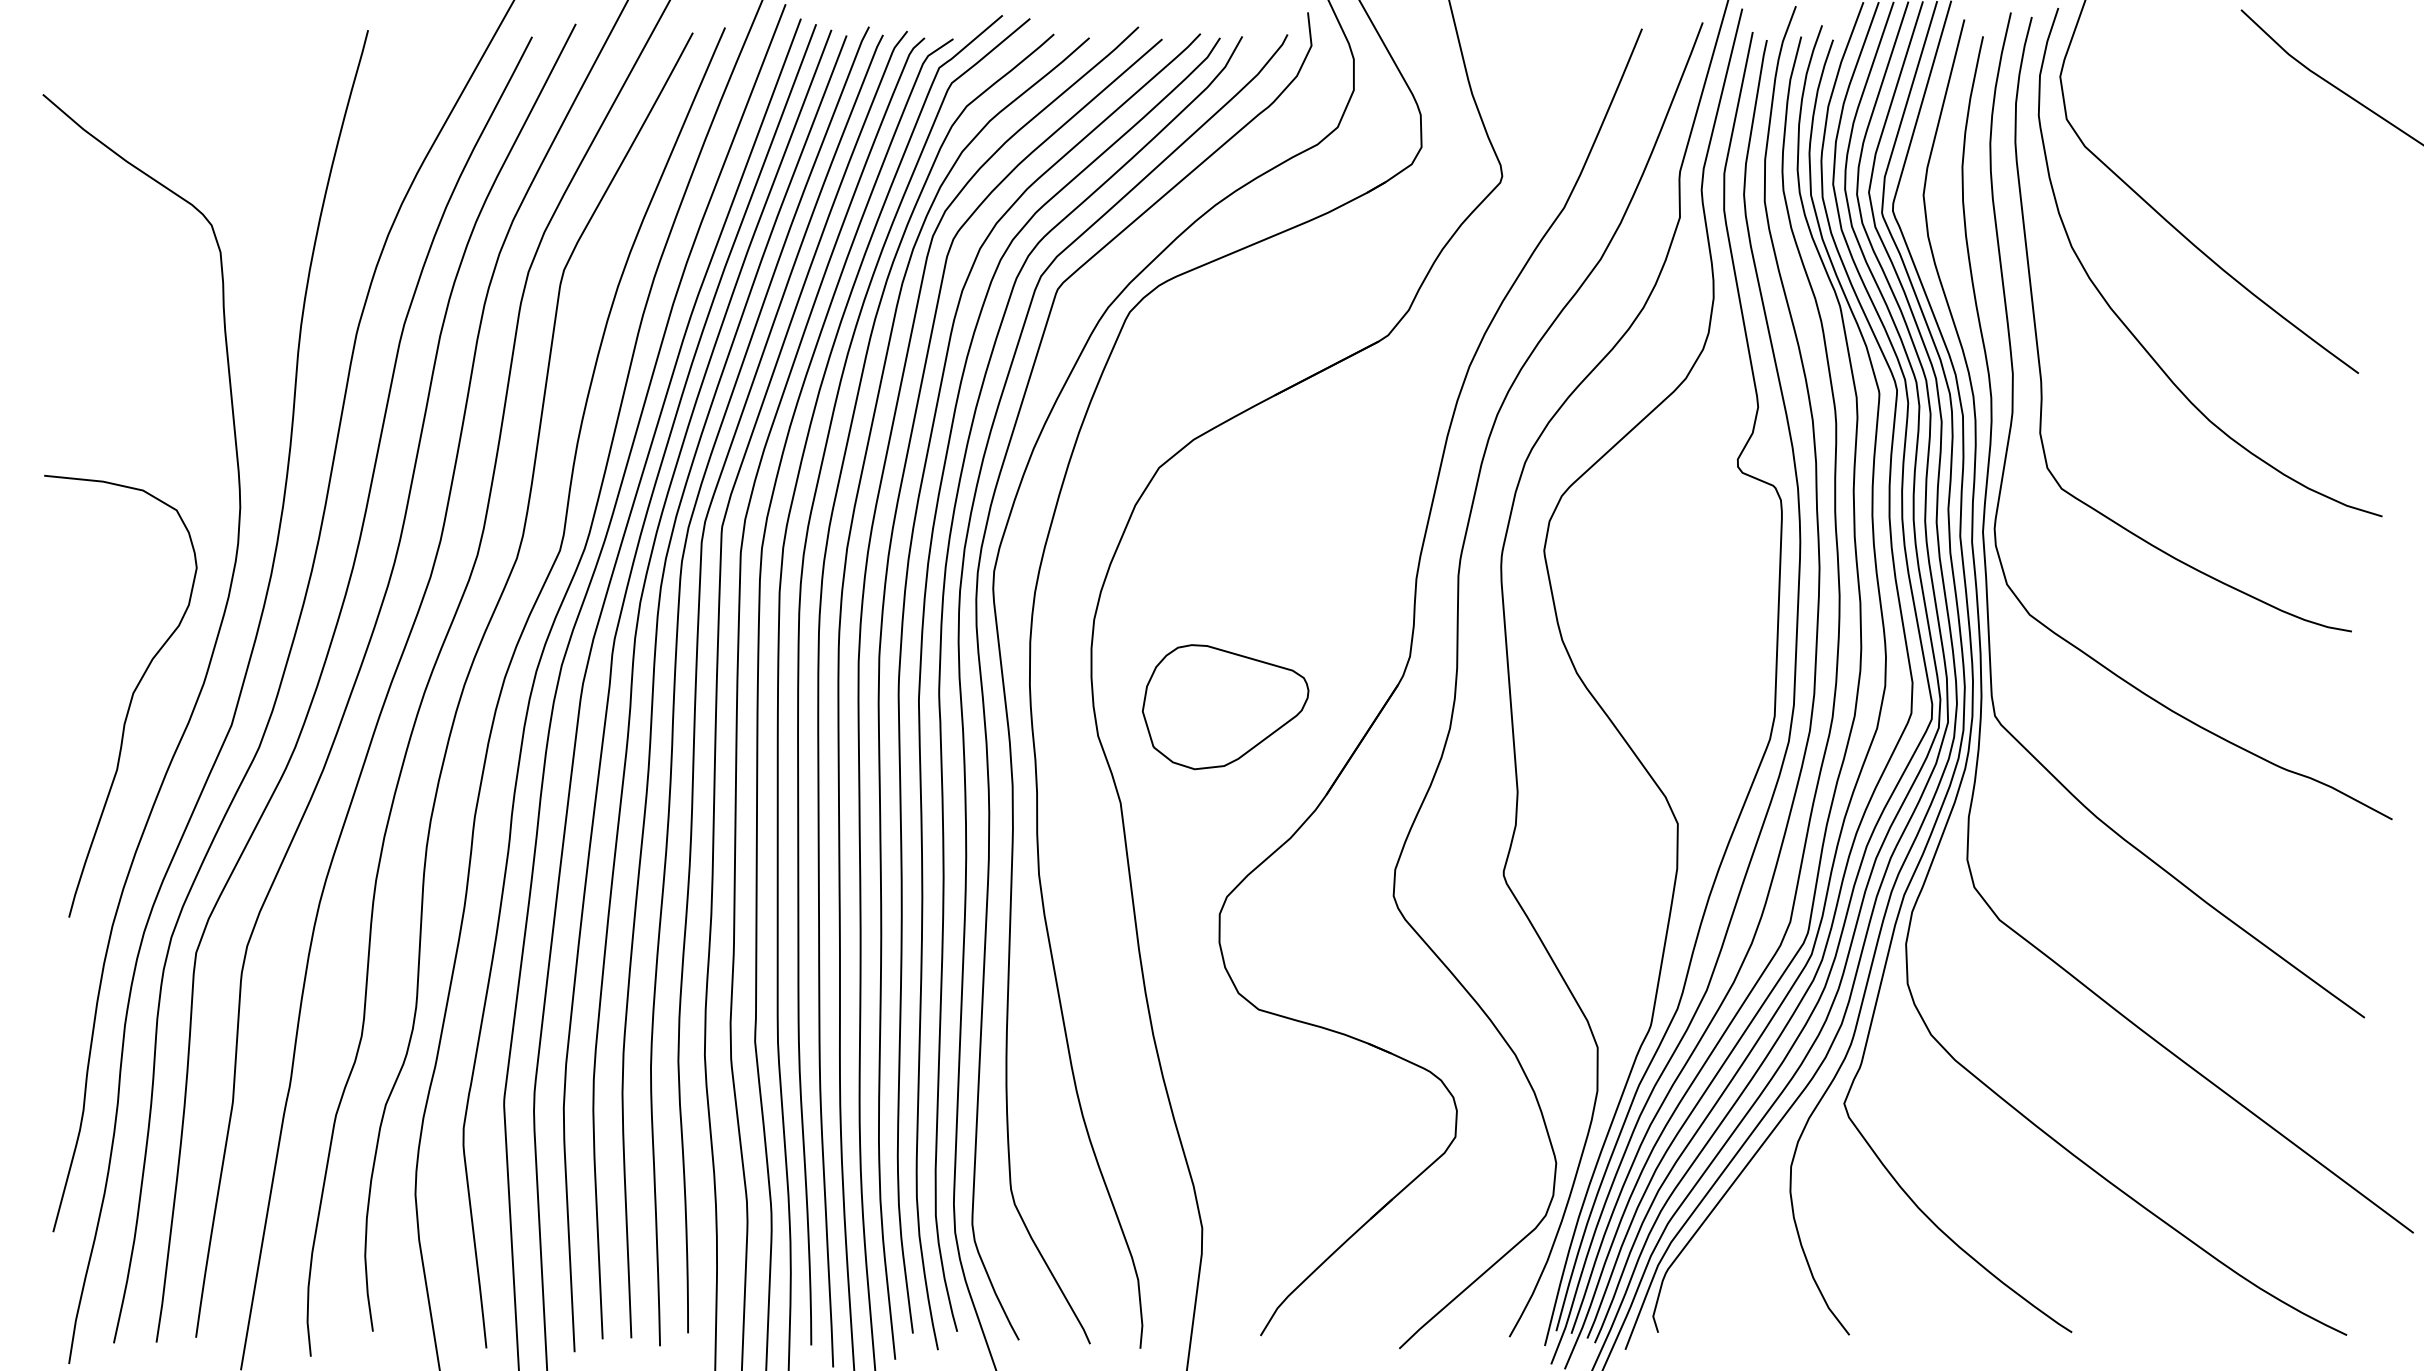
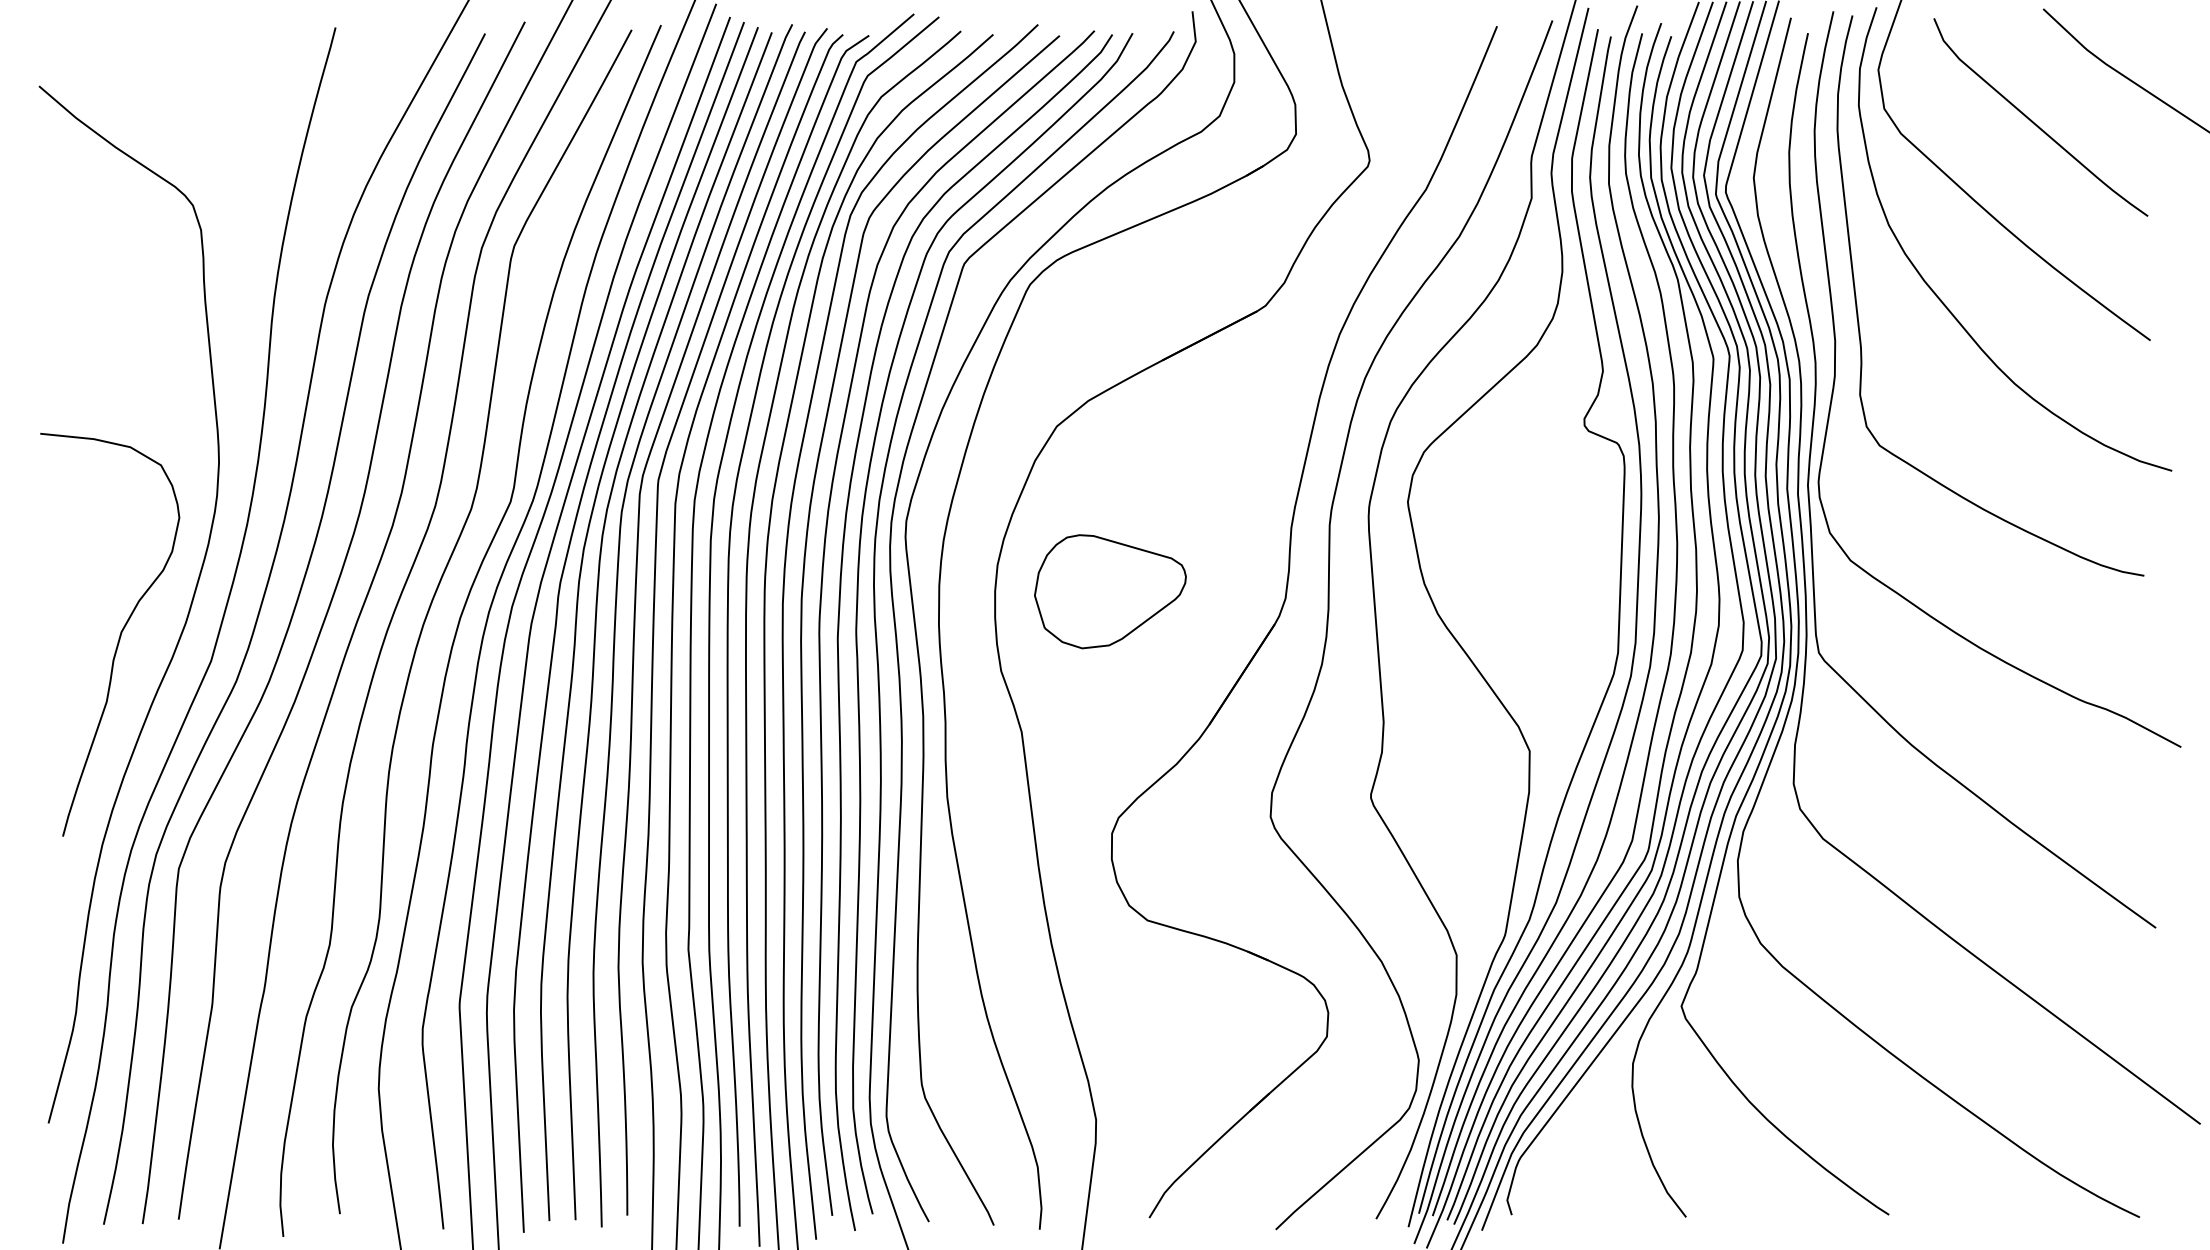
curve: (2234, 136) -> (2037, 124), added
part: (1225, 706) -> (1110, 591), moved

